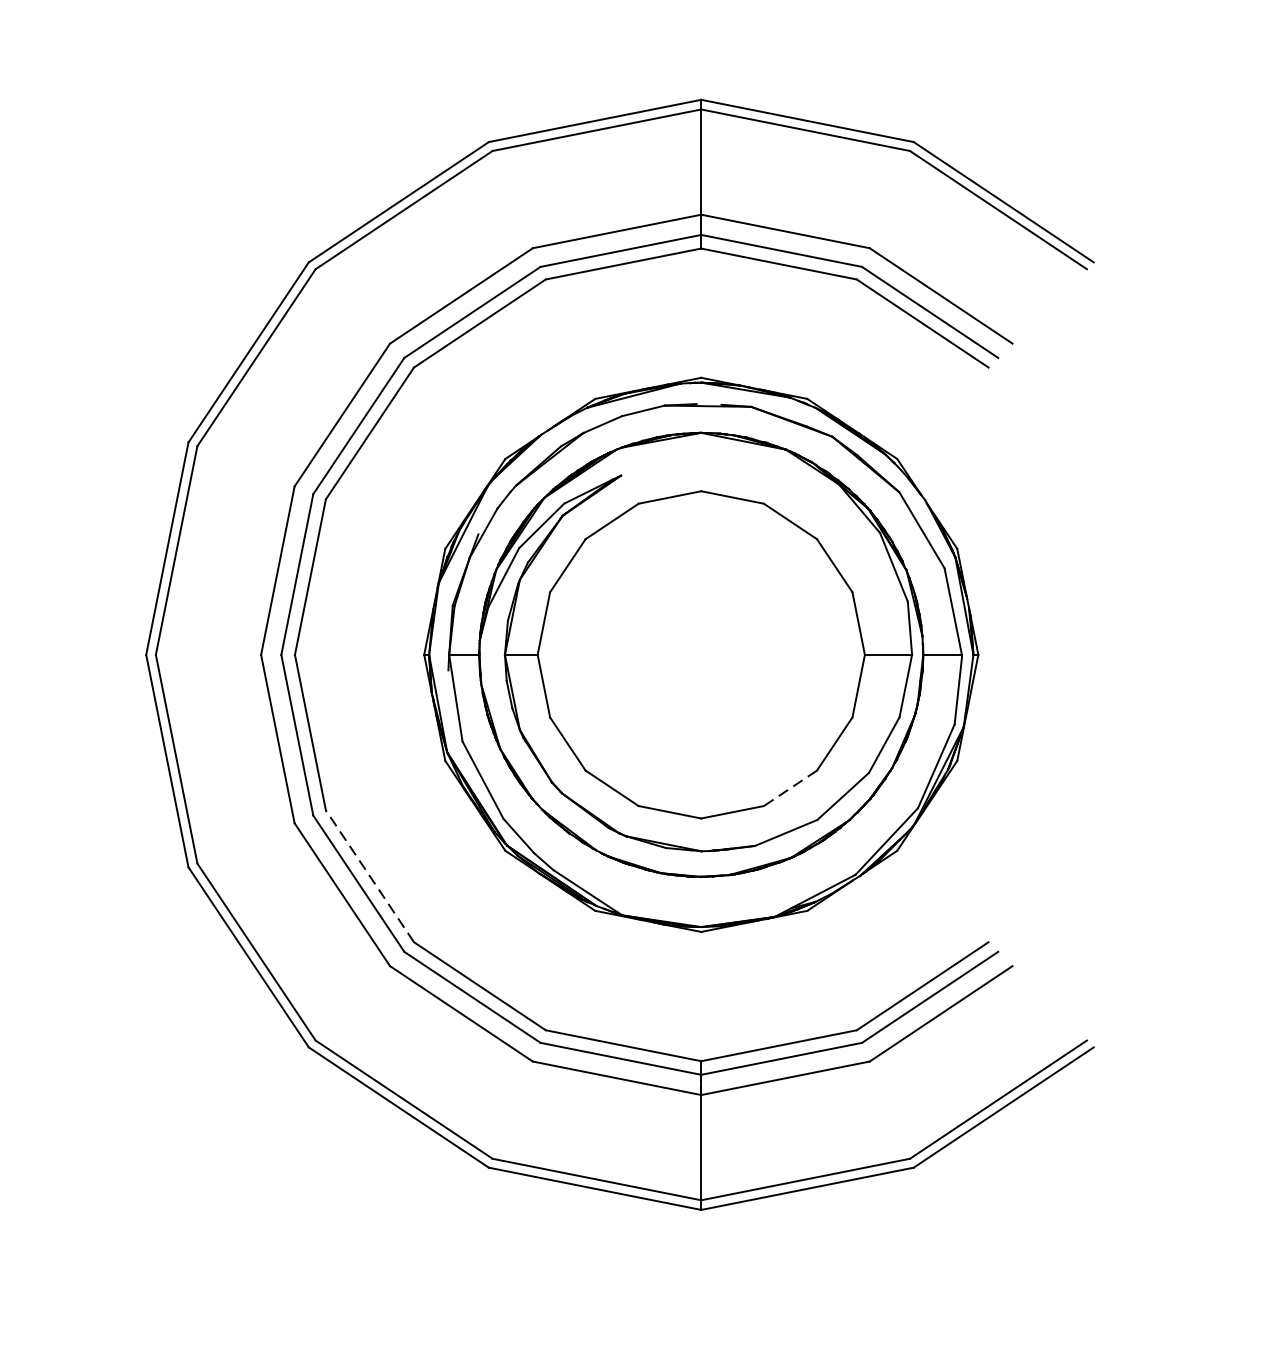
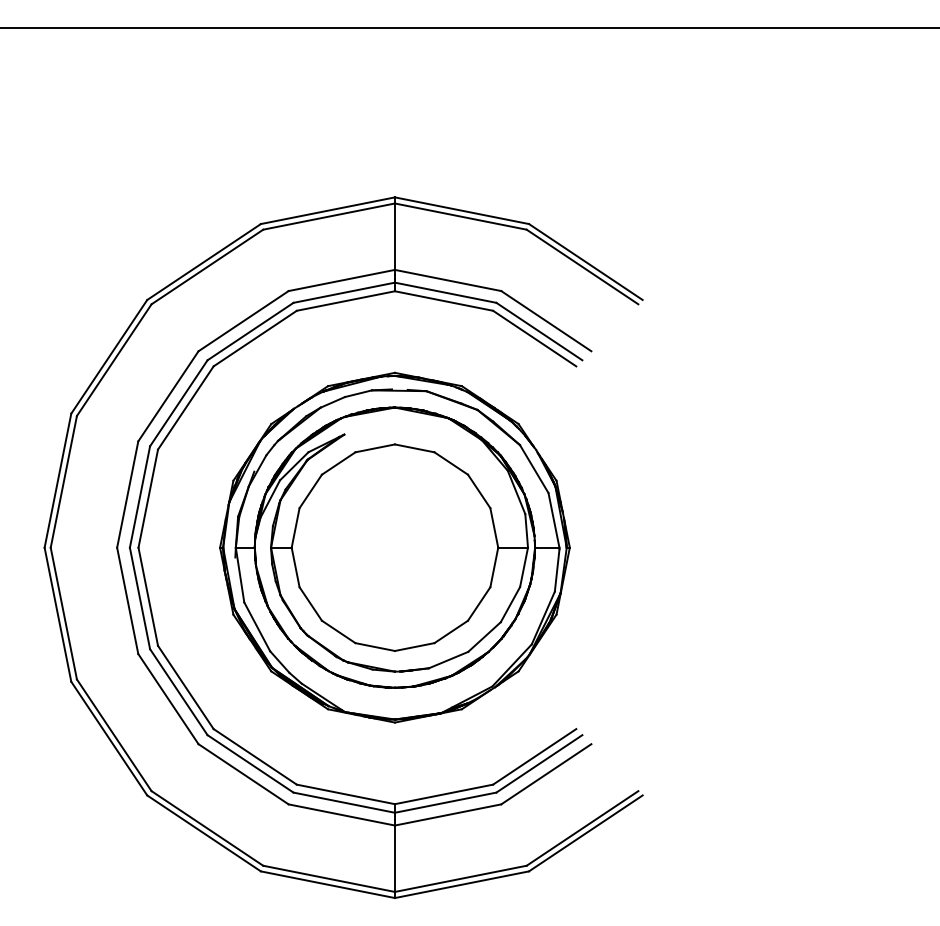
line: (789, 789) -> (450, 632), dashed -> solid
line: (369, 876) -> (185, 687), dashed -> solid

